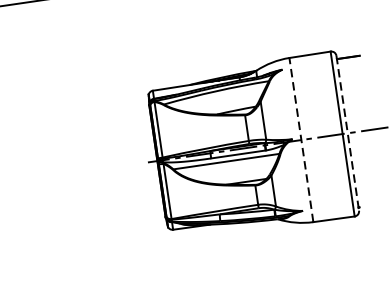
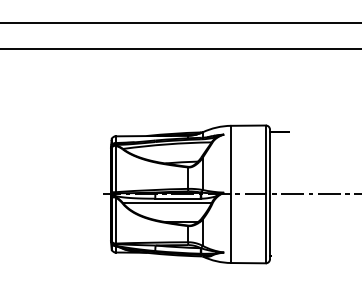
line: (348, 133) -> (270, 194), dashed -> solid
line: (301, 140) -> (231, 194), dashed -> solid

